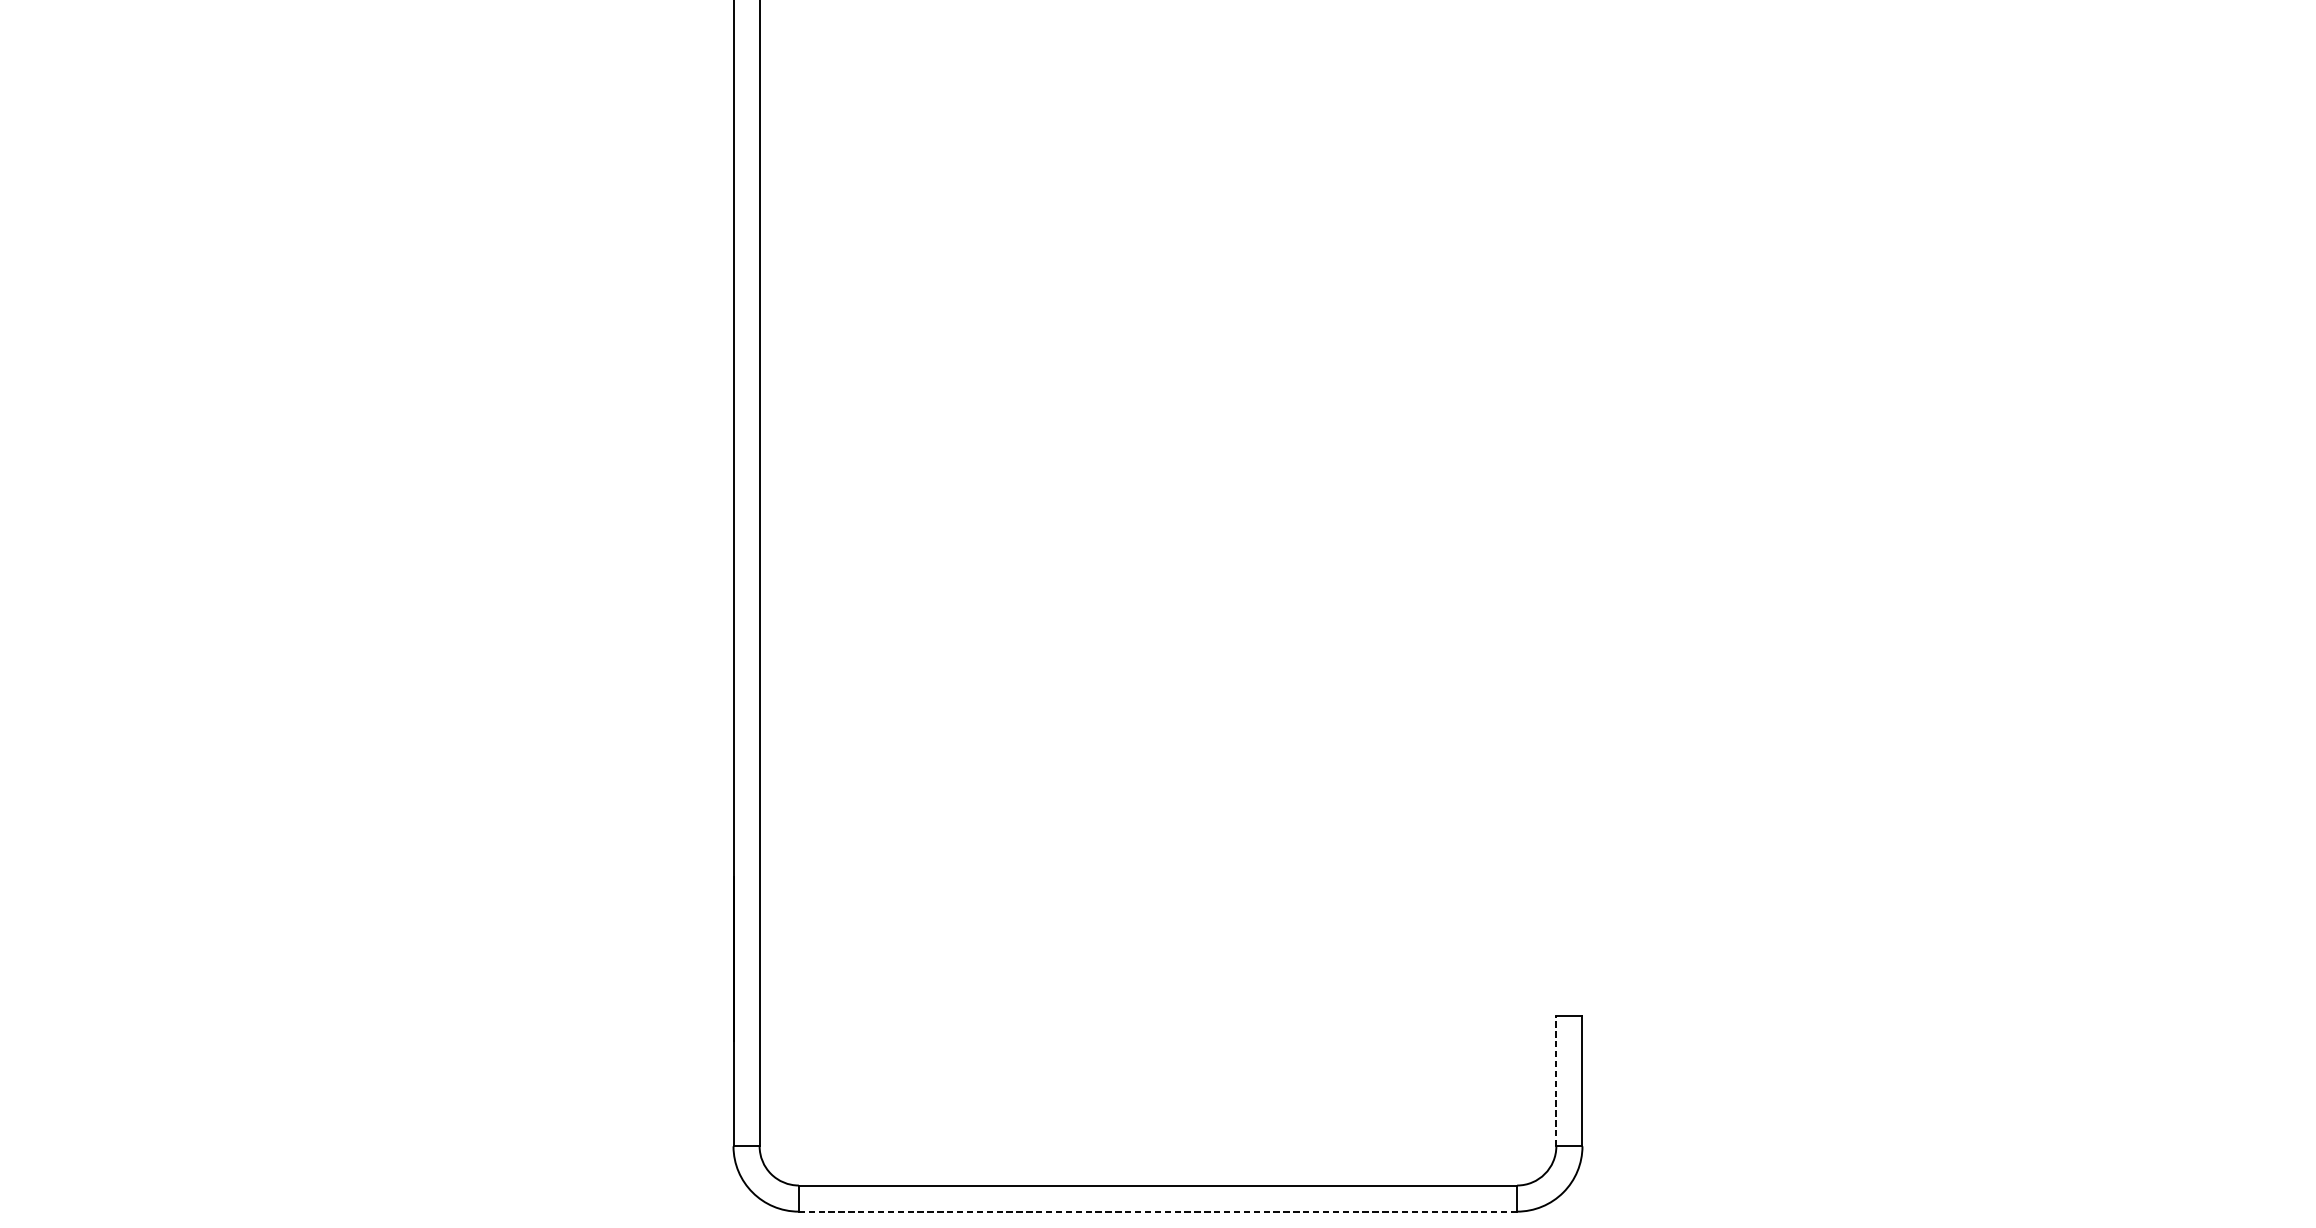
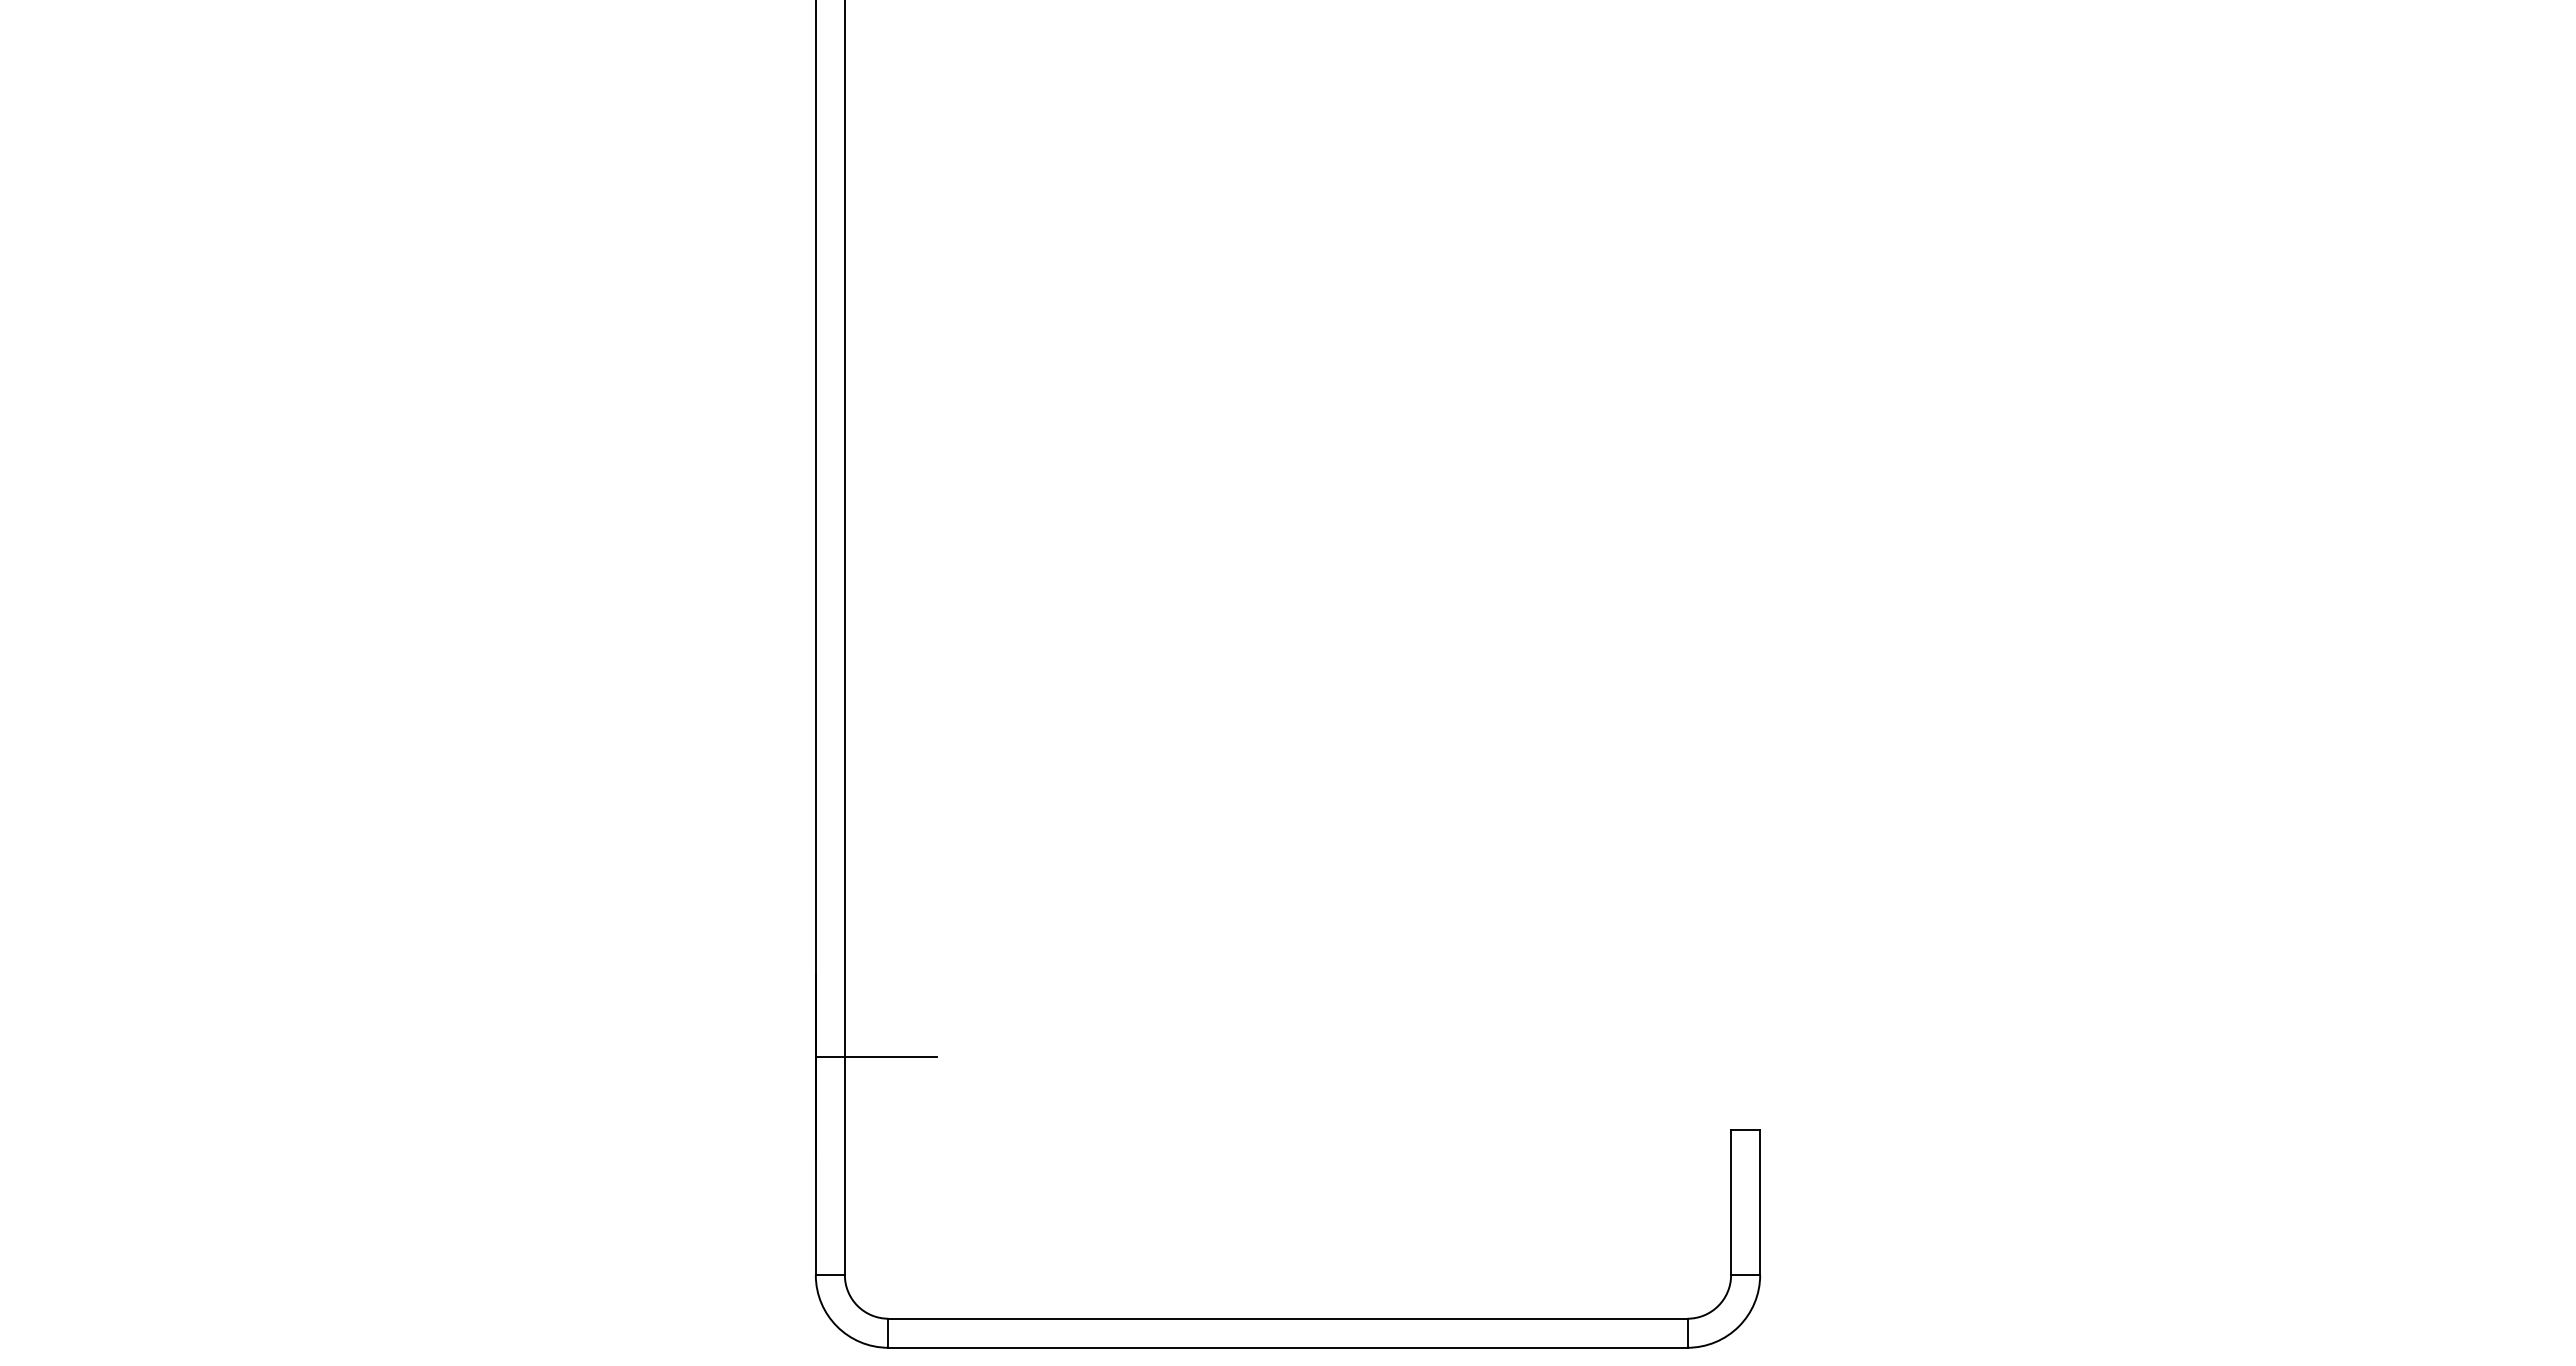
line: (787, 950) -> (875, 1057), added
line: (1556, 1081) -> (1731, 1202), dashed -> solid
line: (1158, 1211) -> (1288, 1347), dashed -> solid

